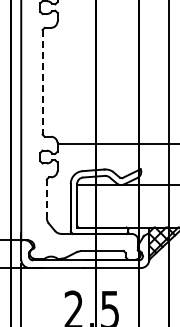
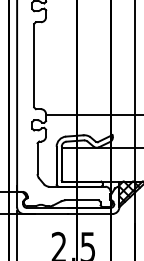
line: (42, 82) -> (34, 65), dashed -> solid
line: (46, 199) -> (37, 159), dashed -> solid

